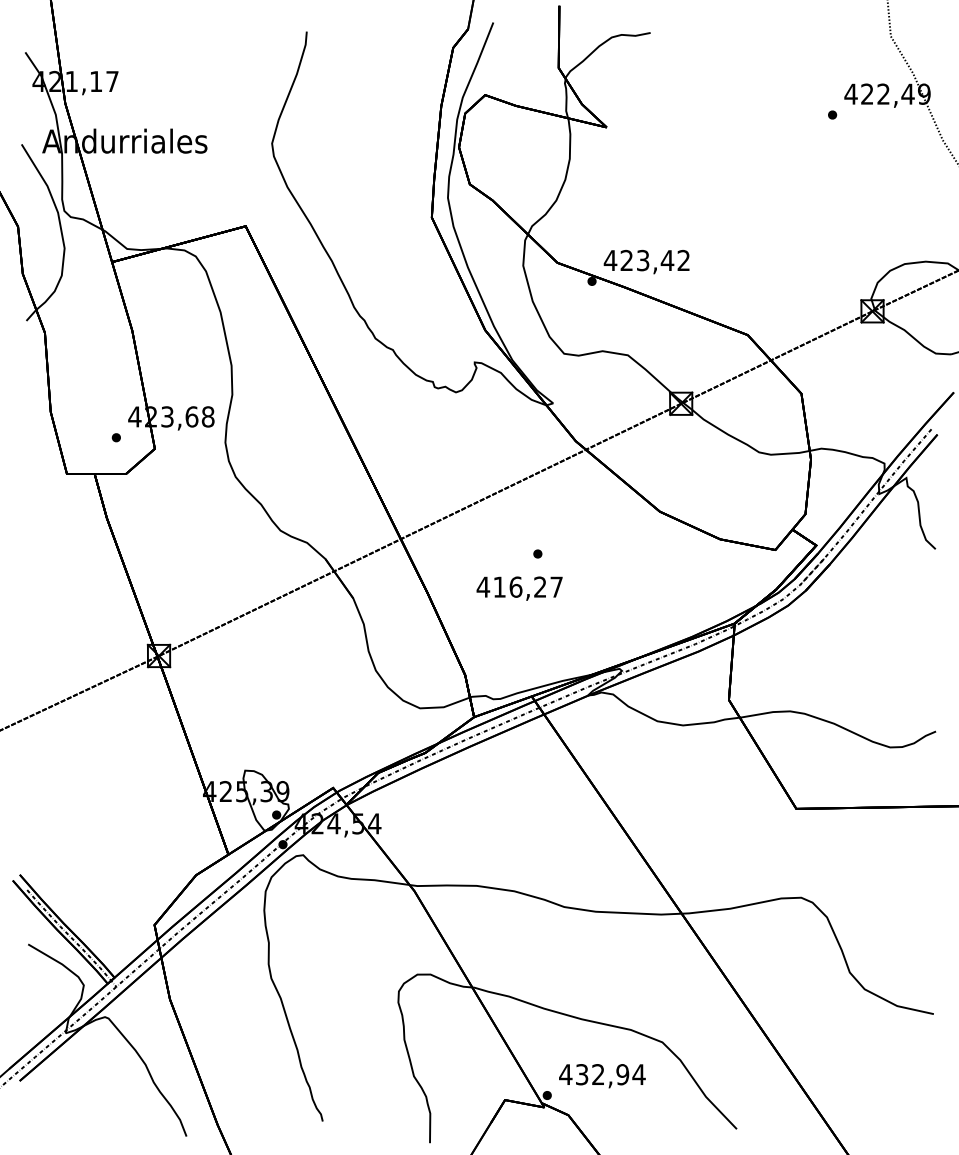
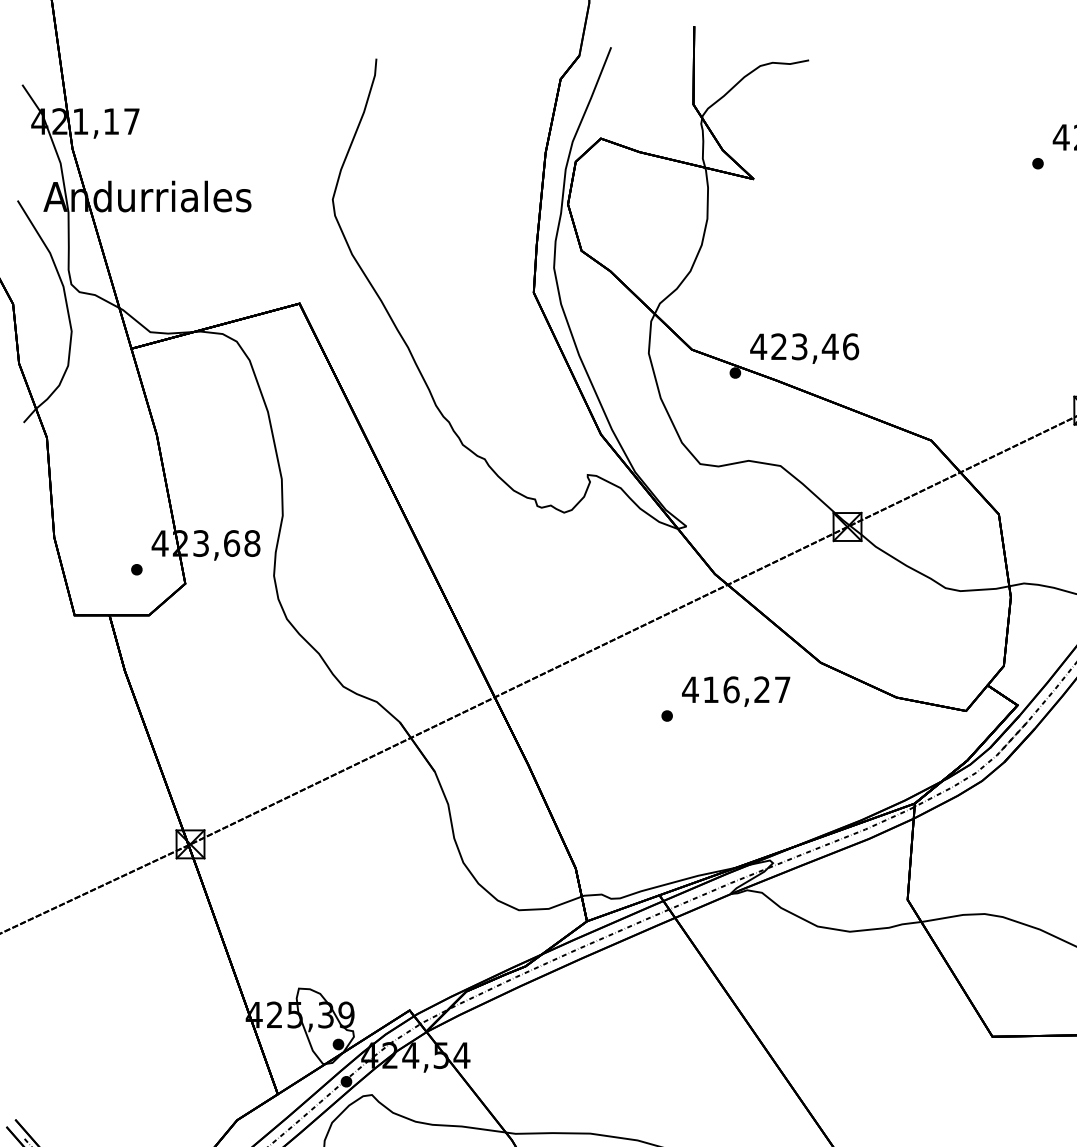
text: (683, 260) -> (850, 346), 423,42 -> 423,46
text: (519, 588) -> (735, 691), moved

